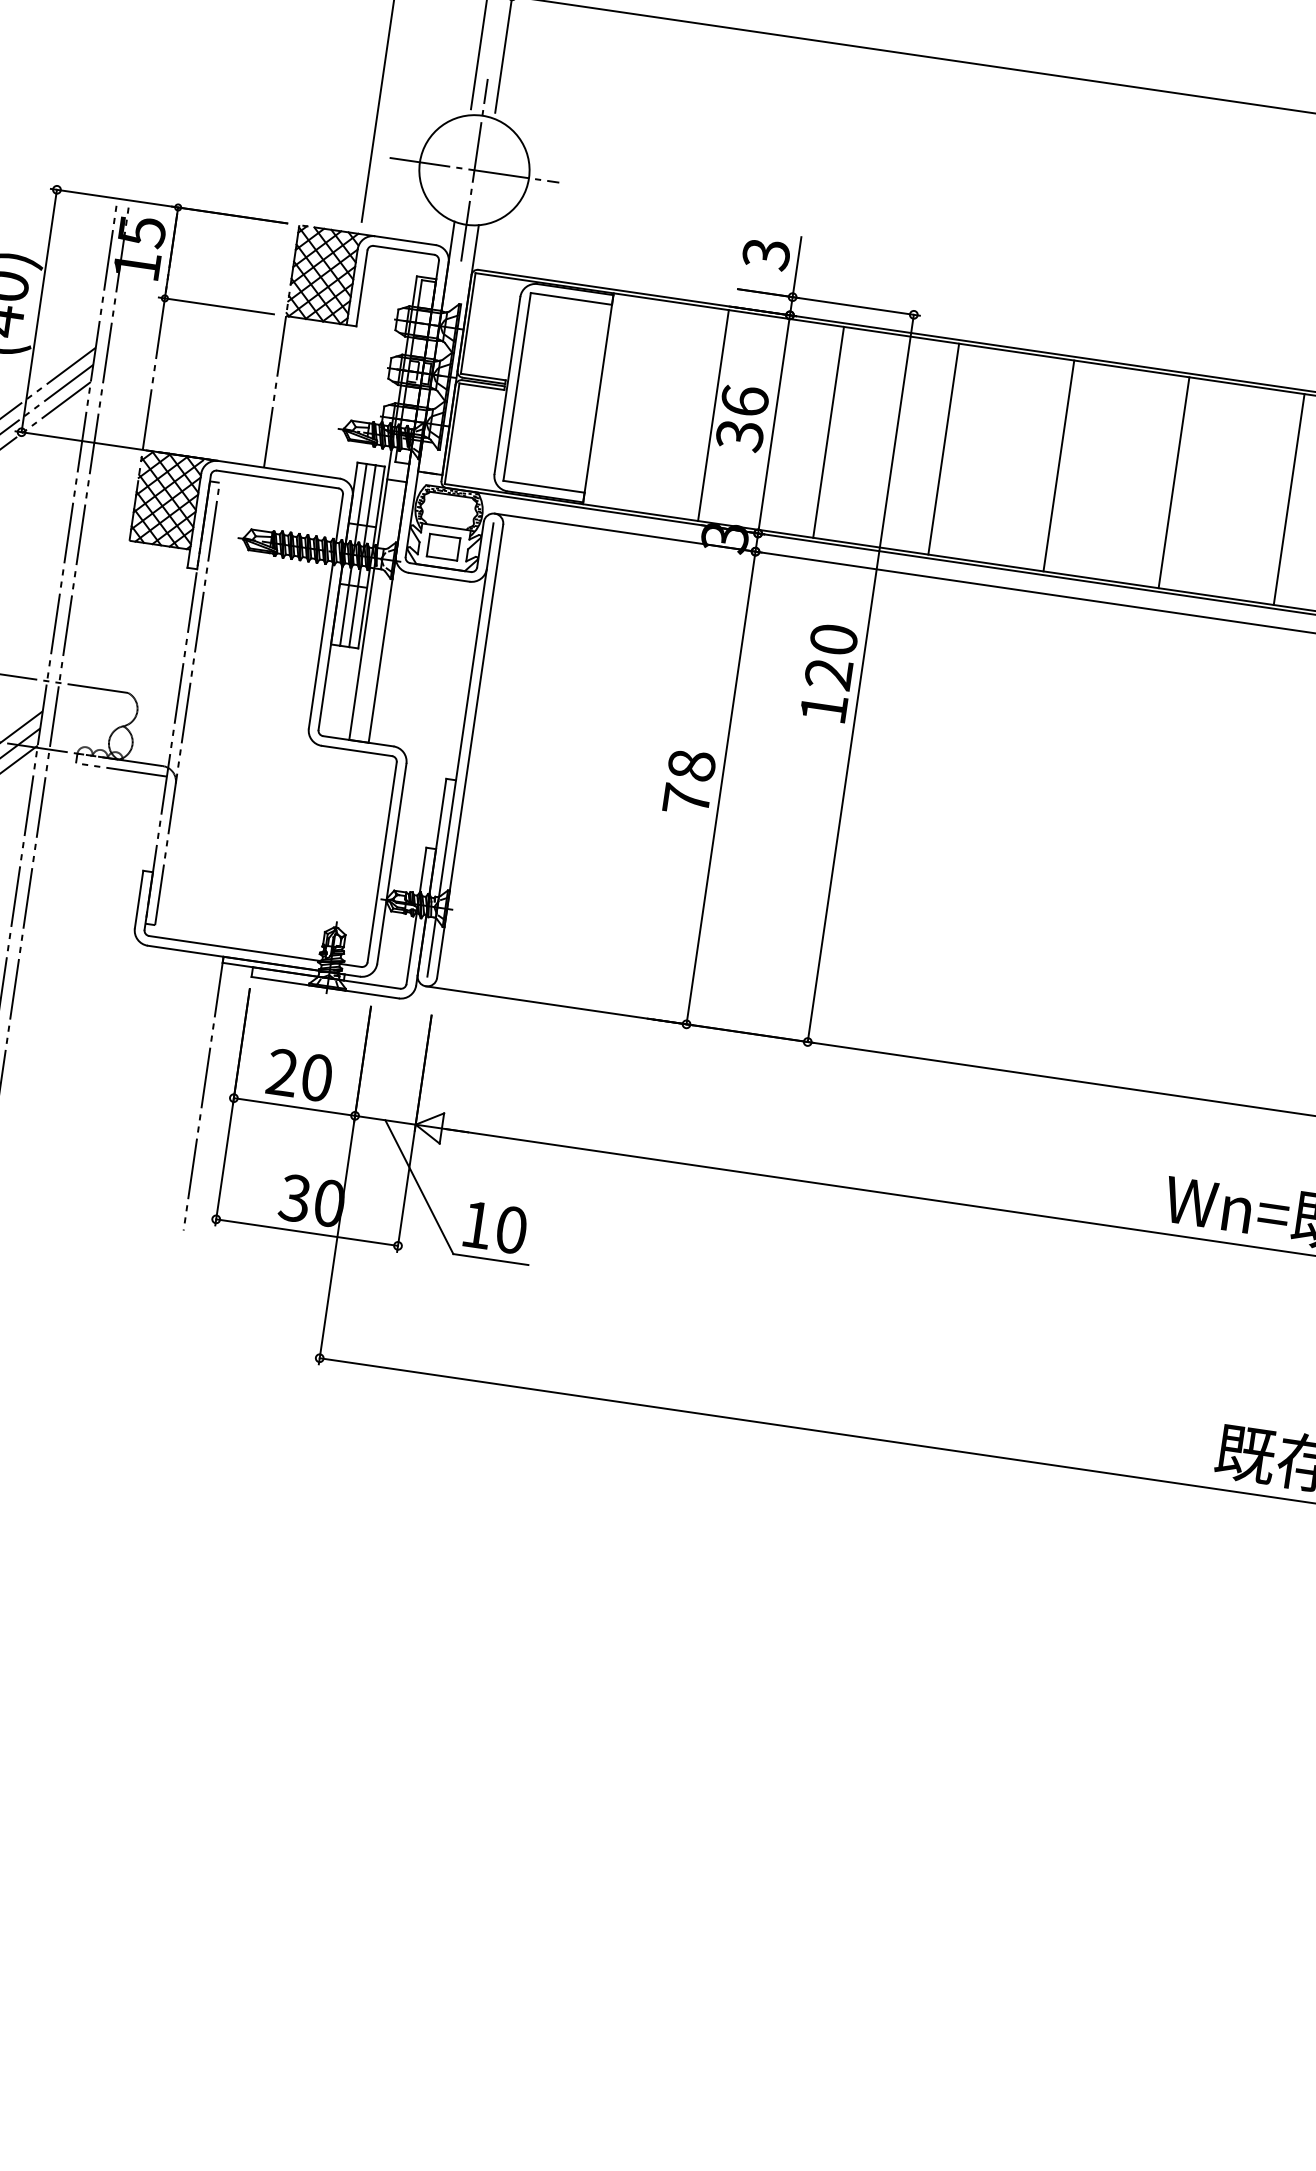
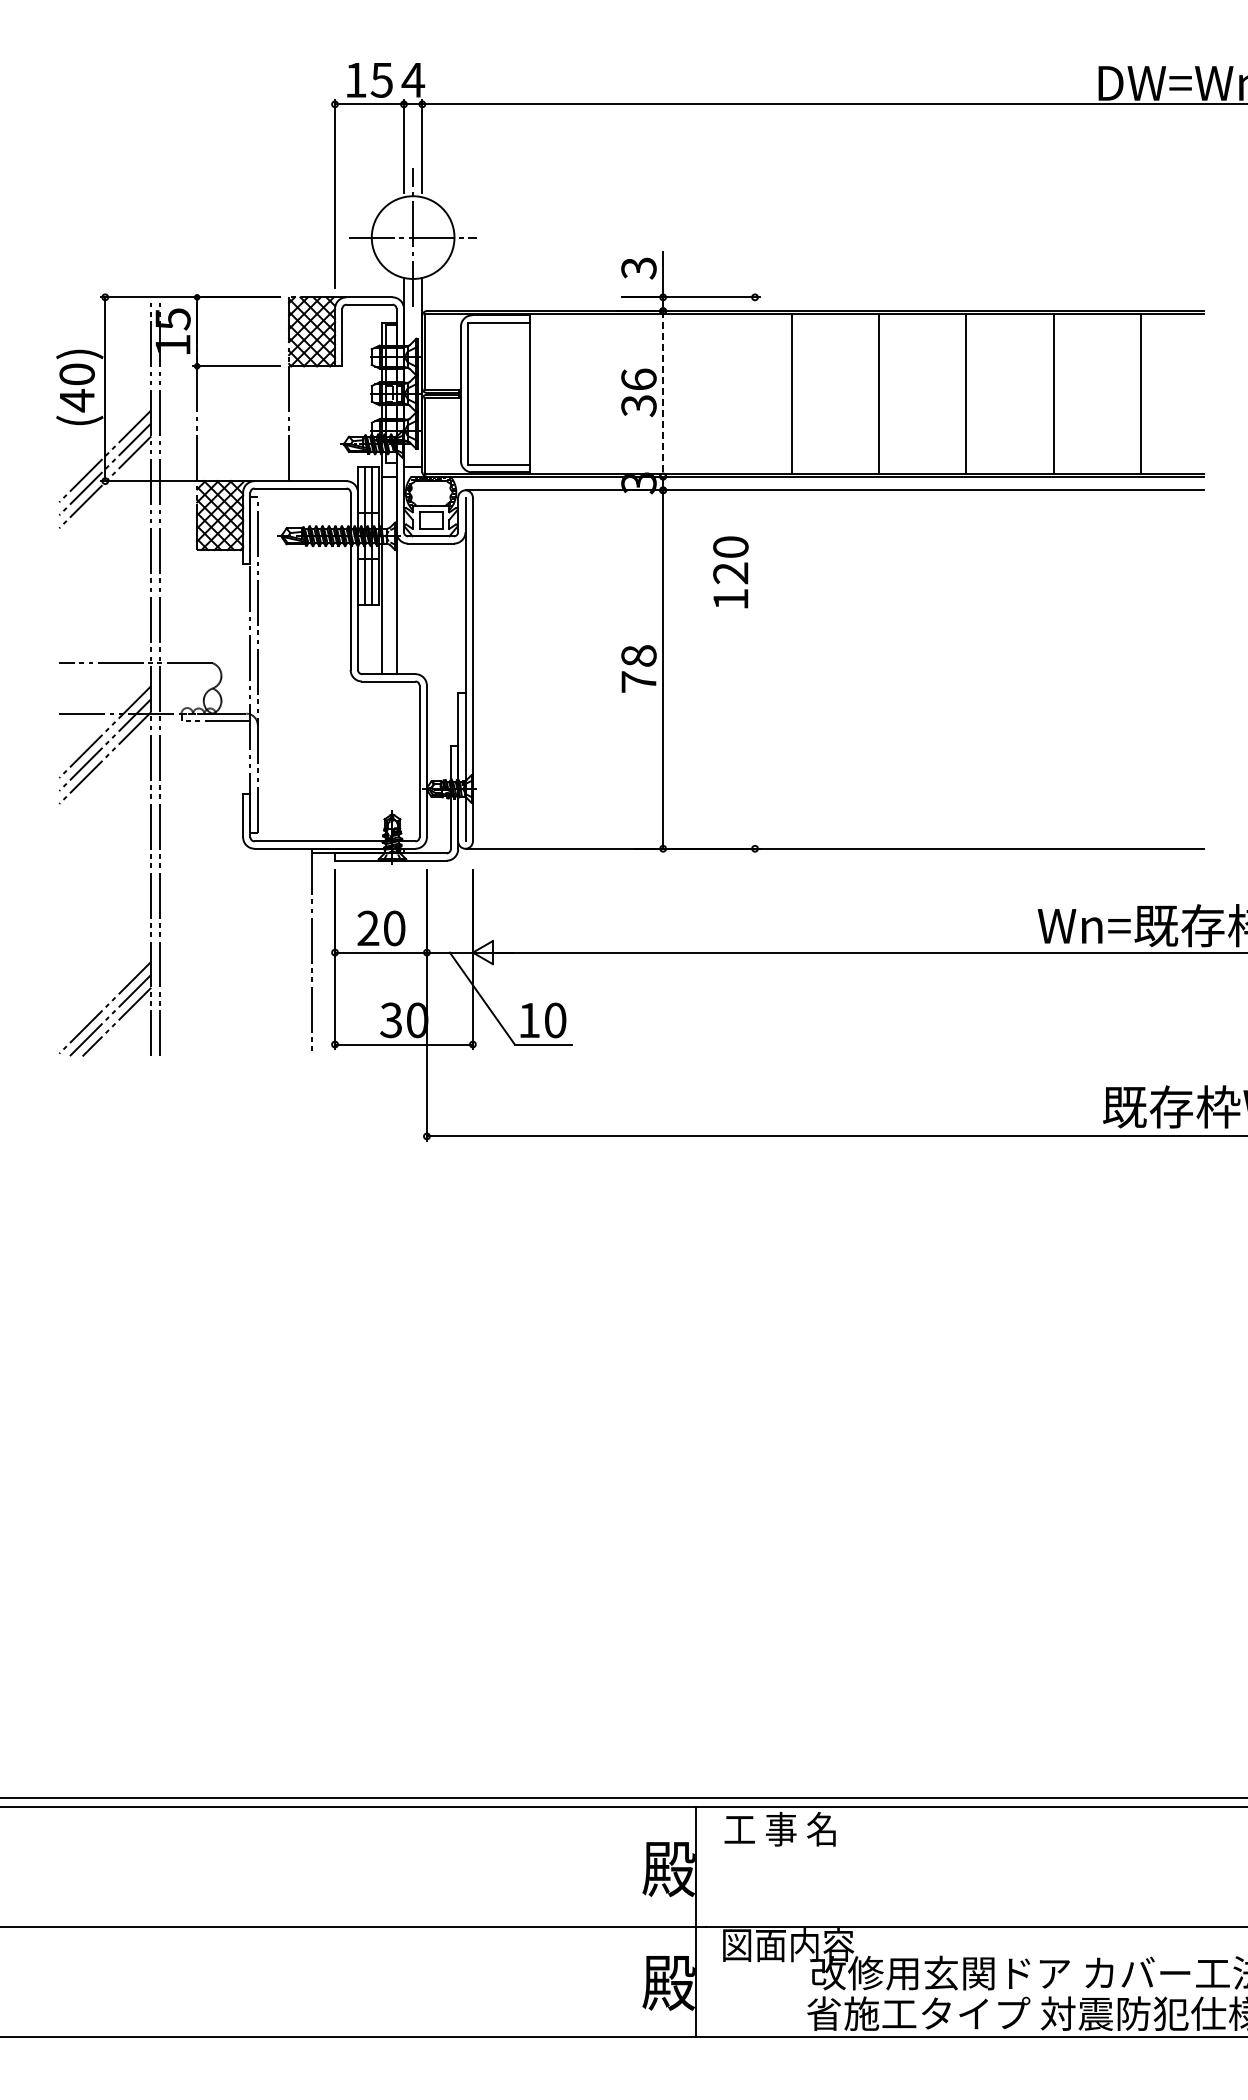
line: (713, 415) -> (617, 393), removed
line: (774, 424) -> (663, 393), solid -> dashed
line: (828, 431) -> (704, 393), removed
line: (861, 677) -> (755, 572), removed

